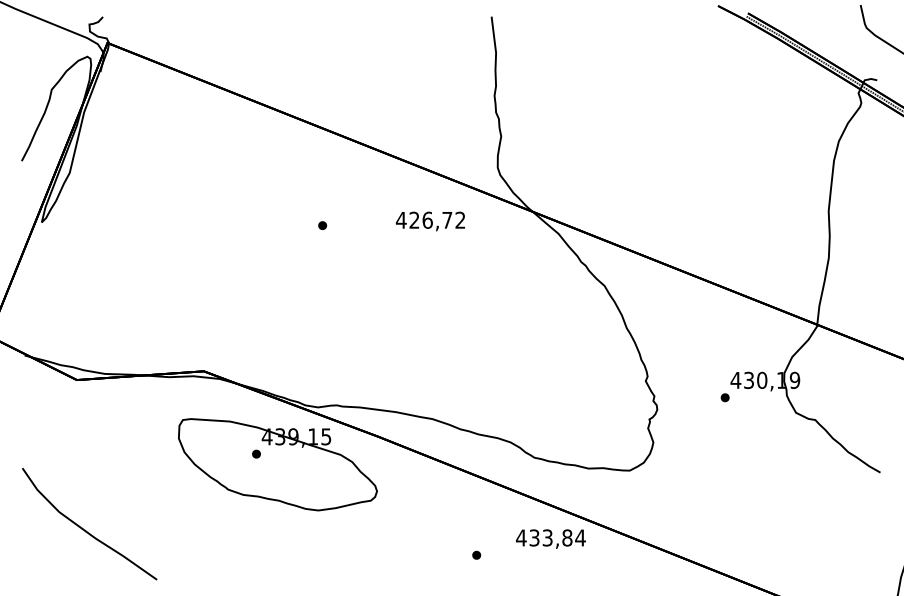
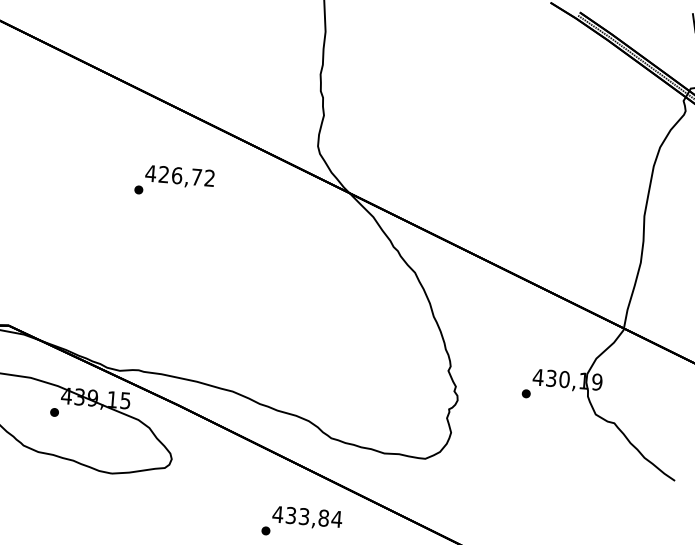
text: (430, 221) -> (179, 177), moved
text: (550, 538) -> (306, 517), moved

